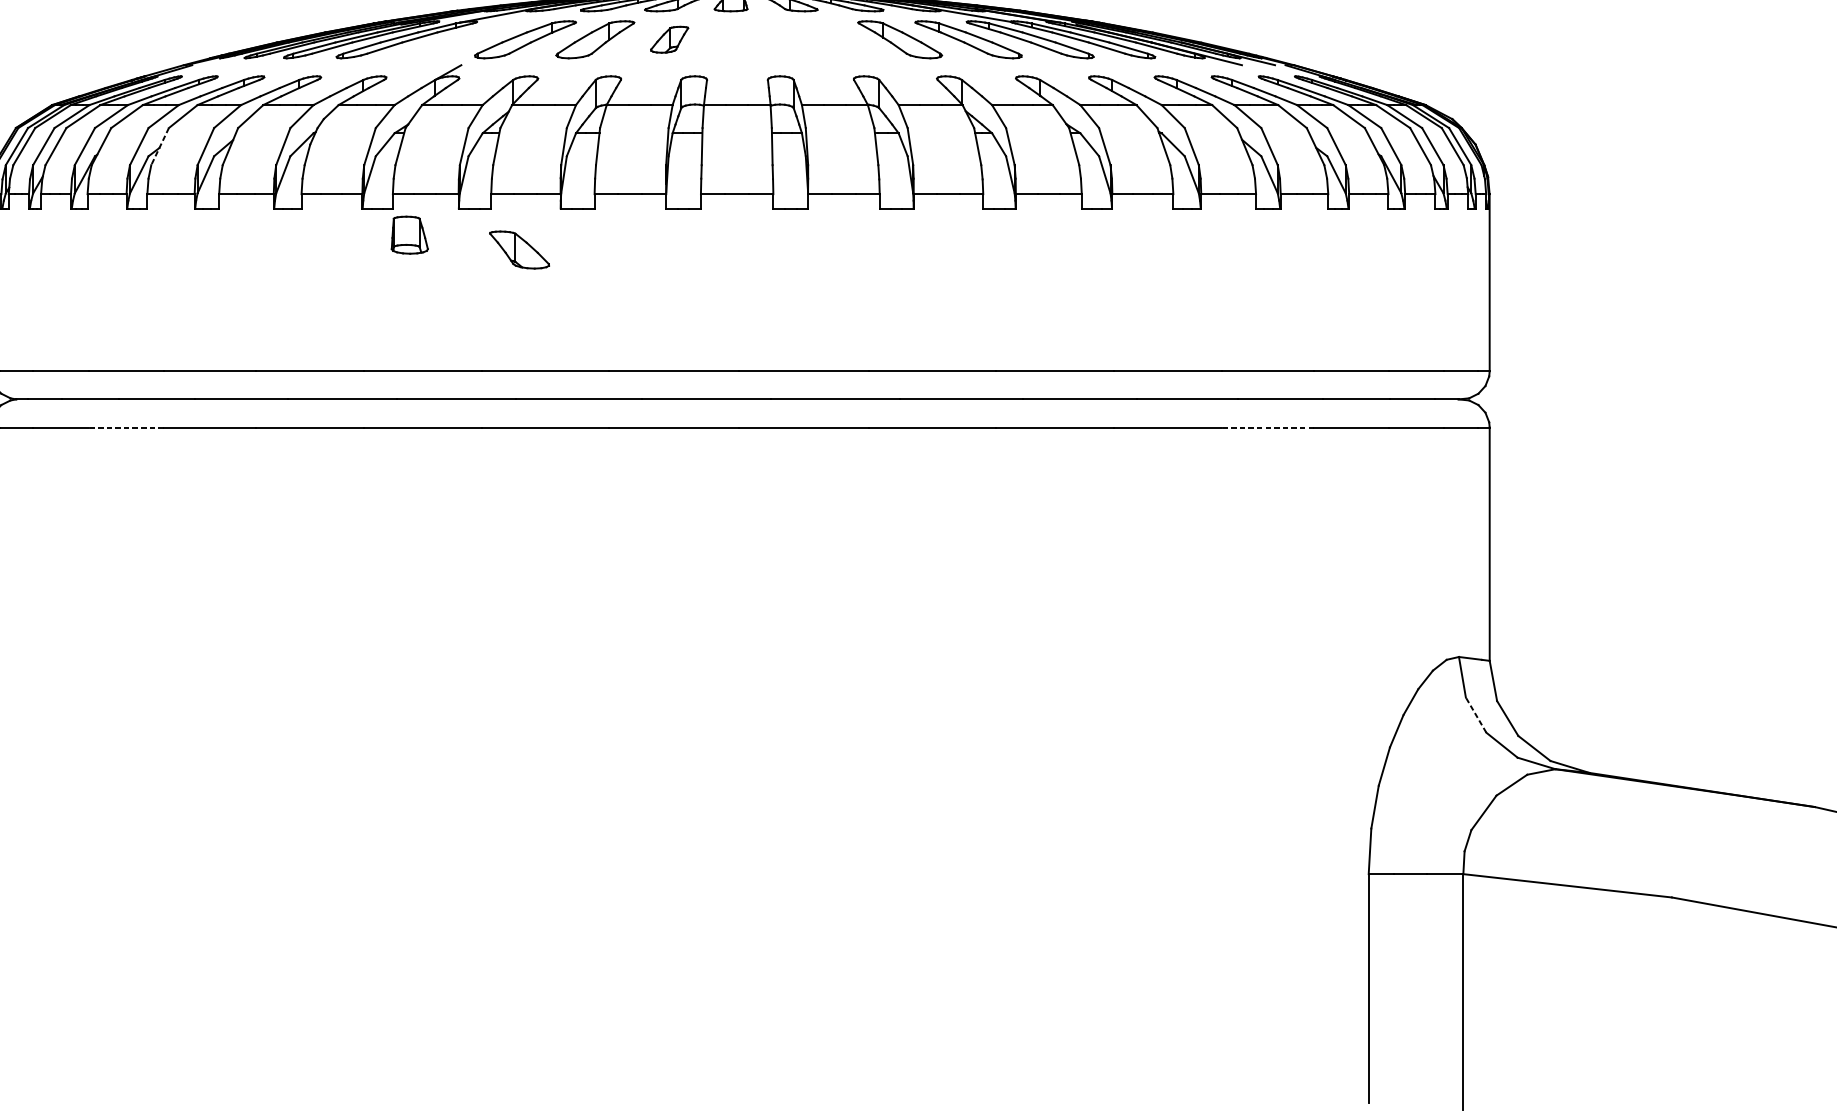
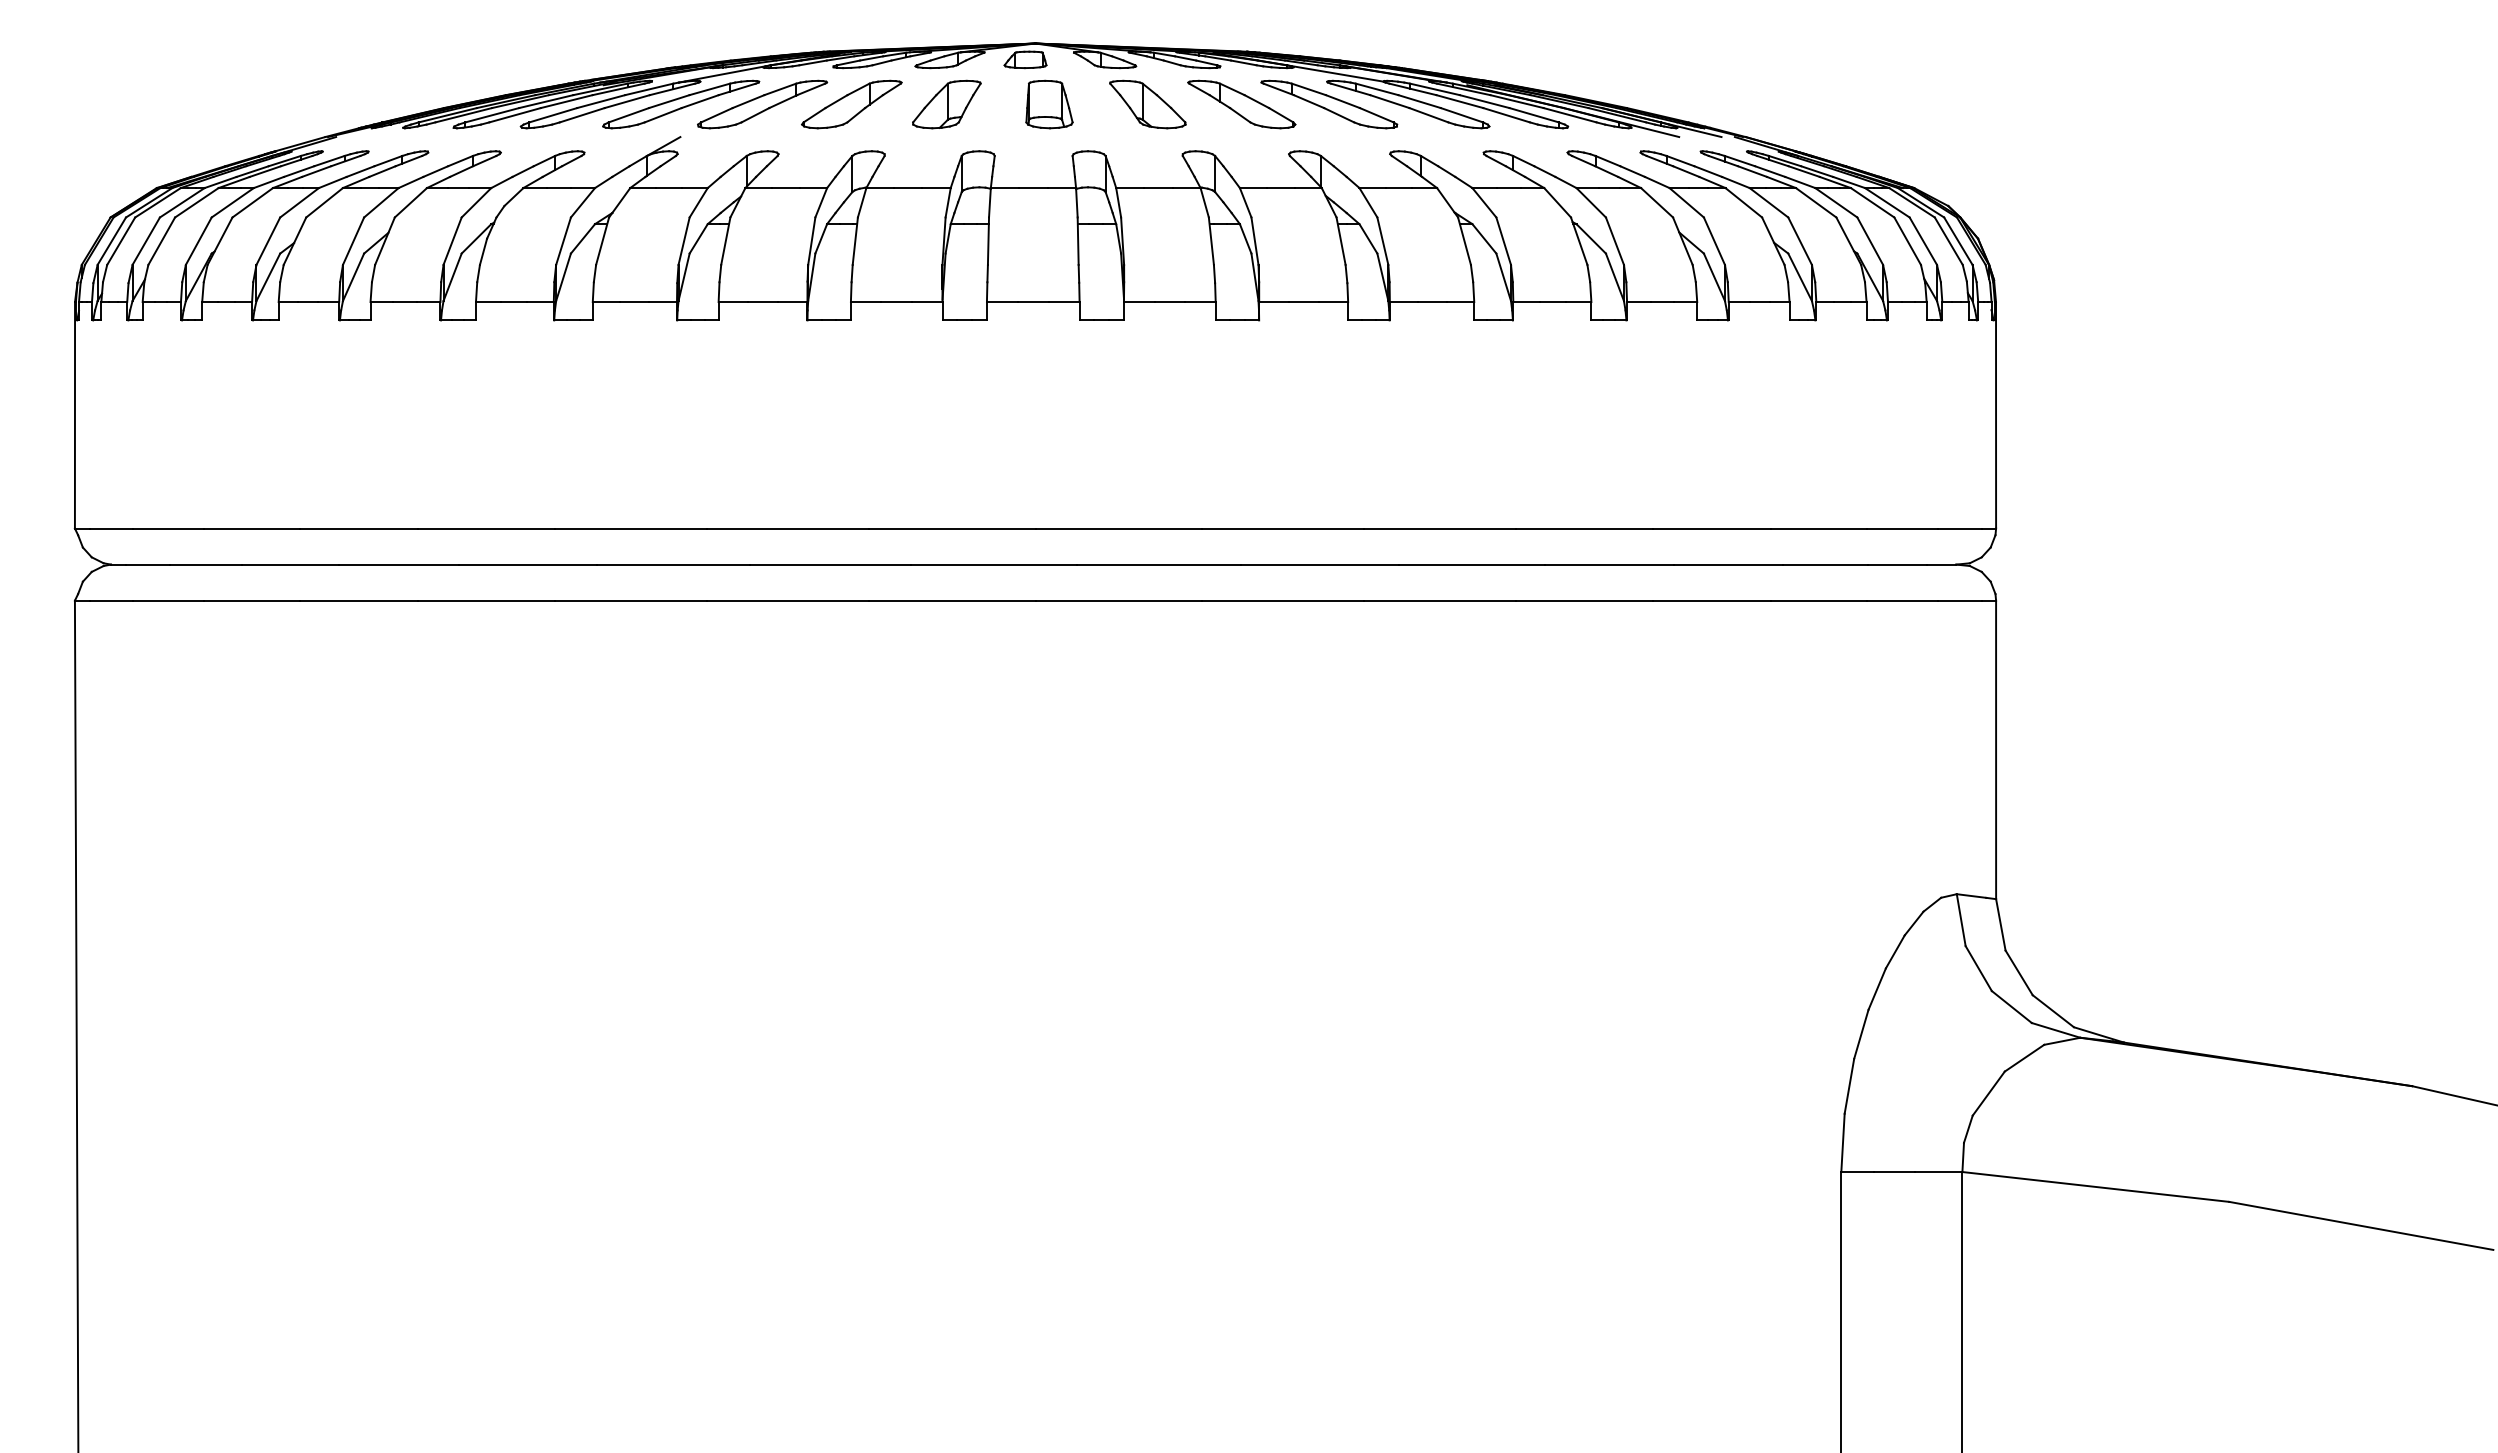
part: (462, 39) -> (681, 104), added
part: (669, 39) -> (946, 104), size x1.43
line: (159, 146) -> (294, 241), dashed -> solid
part: (409, 235) -> (1049, 104), moved
part: (519, 250) -> (1147, 104), moved
line: (126, 427) -> (251, 600), dashed -> solid
line: (1267, 427) -> (1711, 600), dashed -> solid
line: (1475, 715) -> (1978, 968), dashed -> solid

